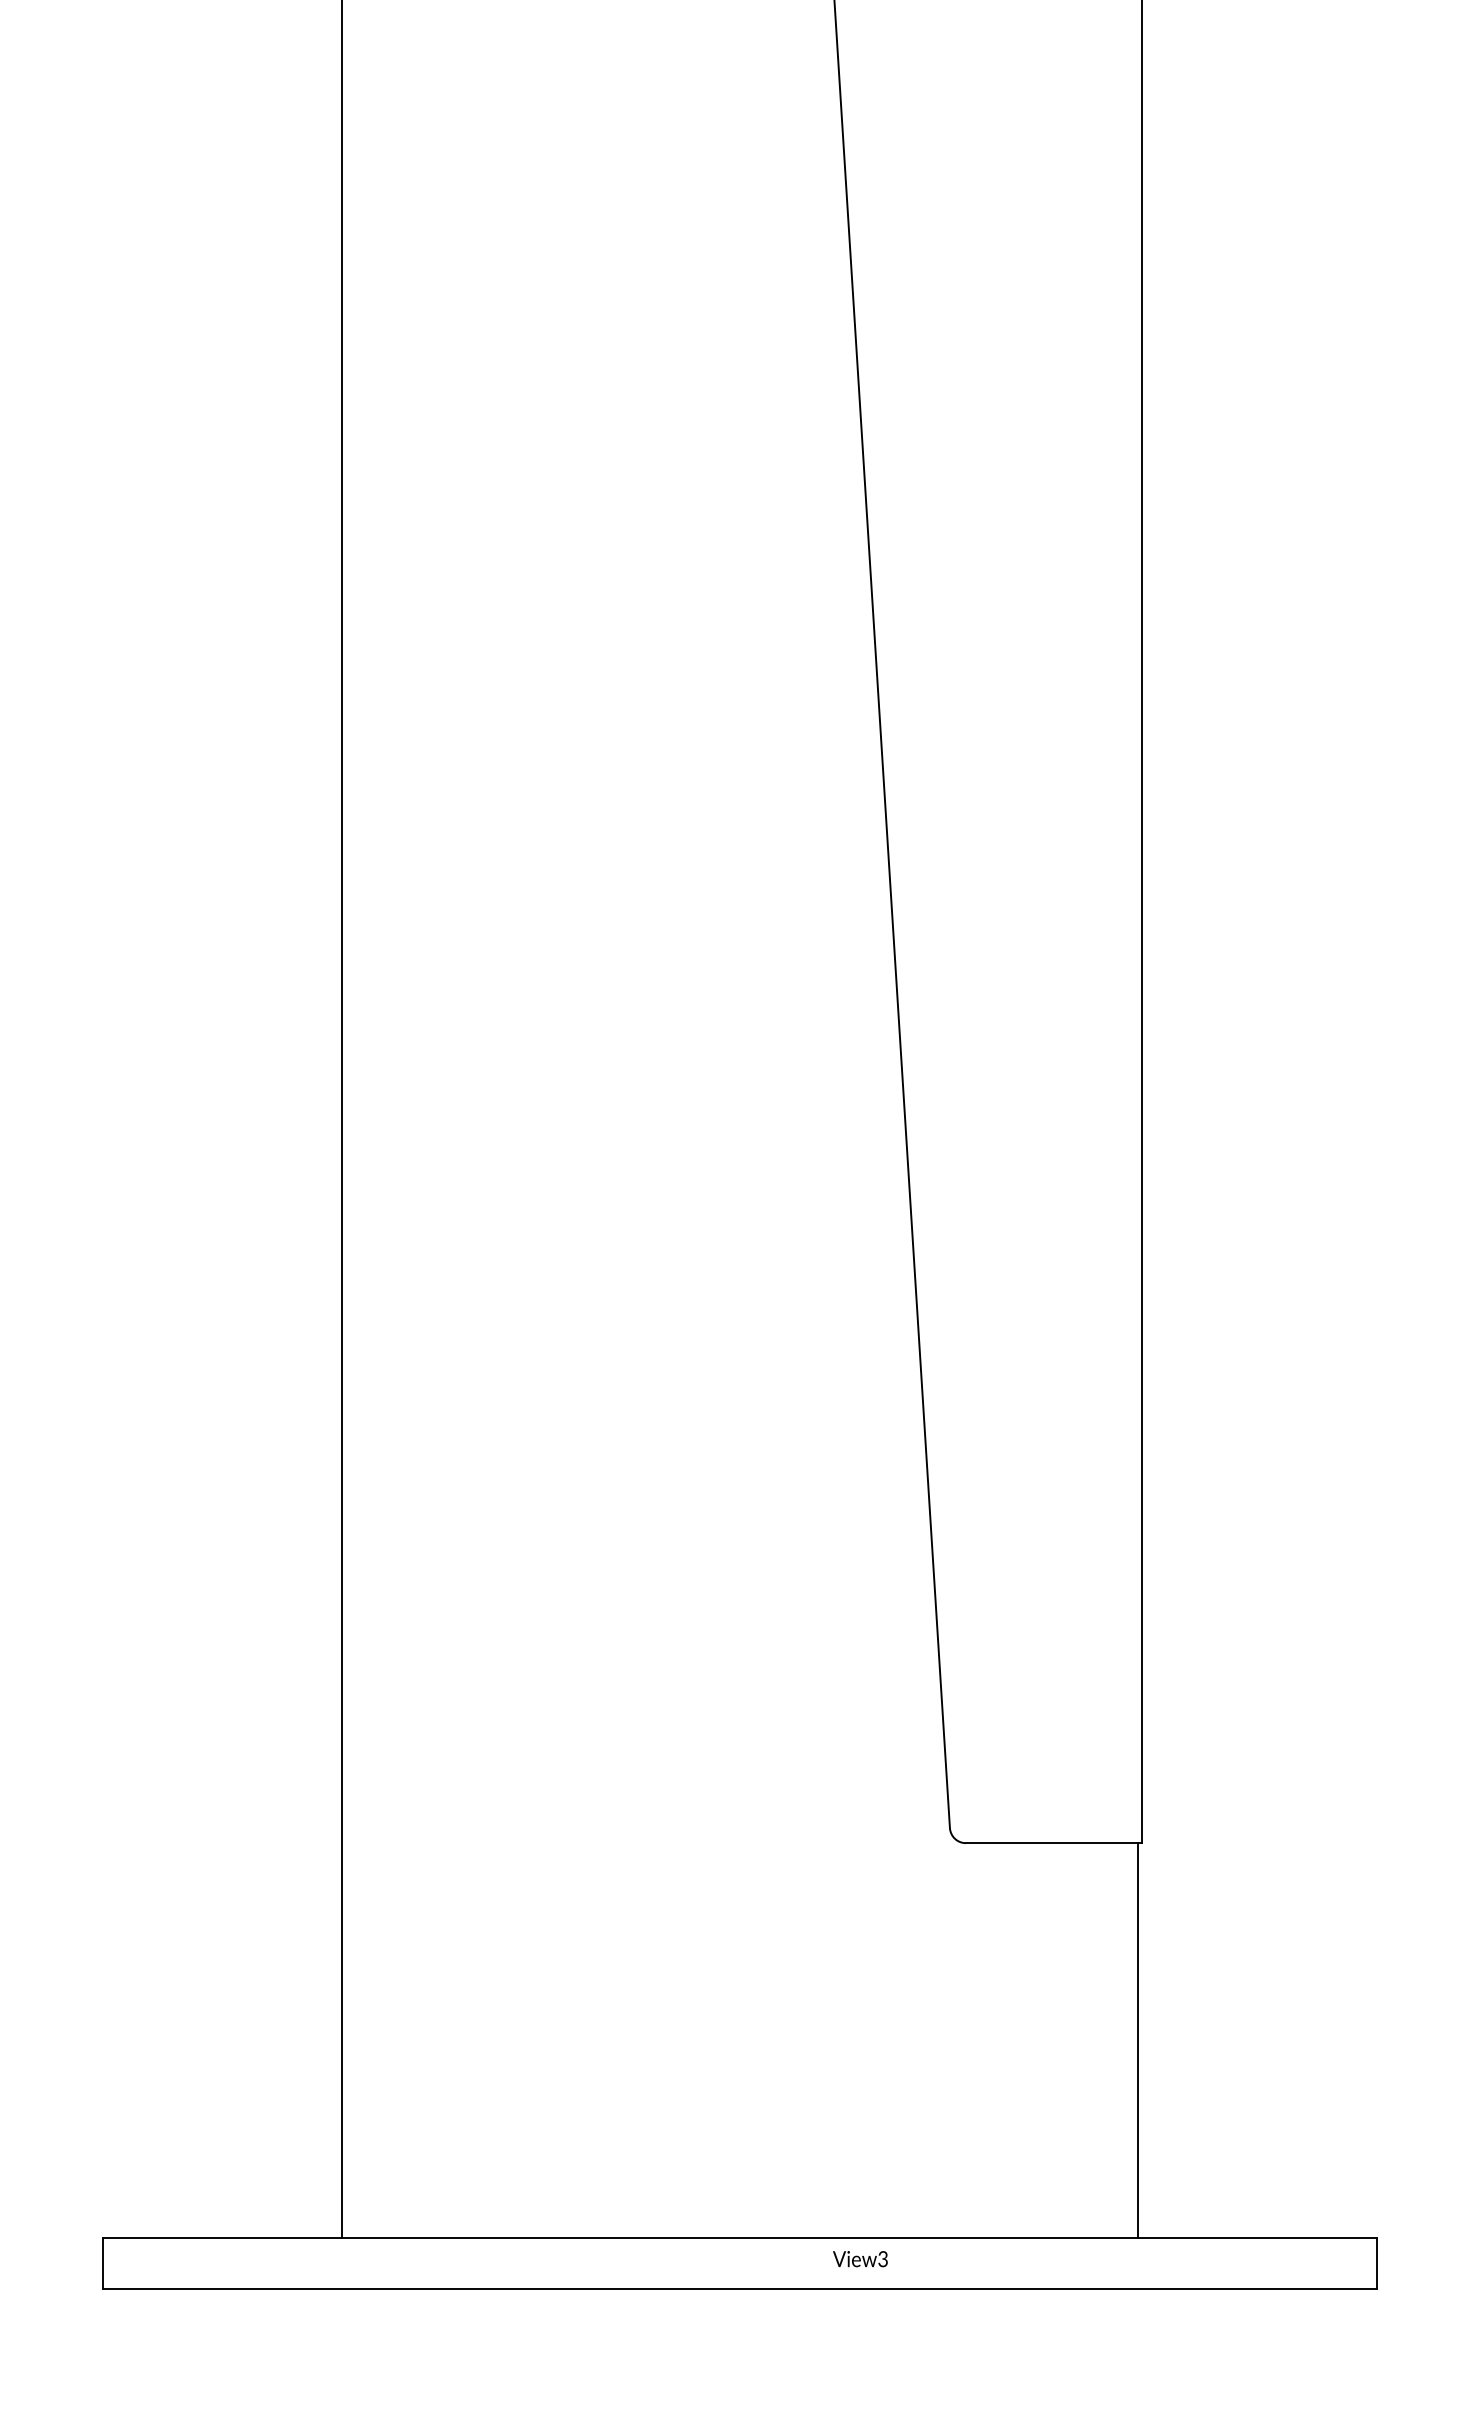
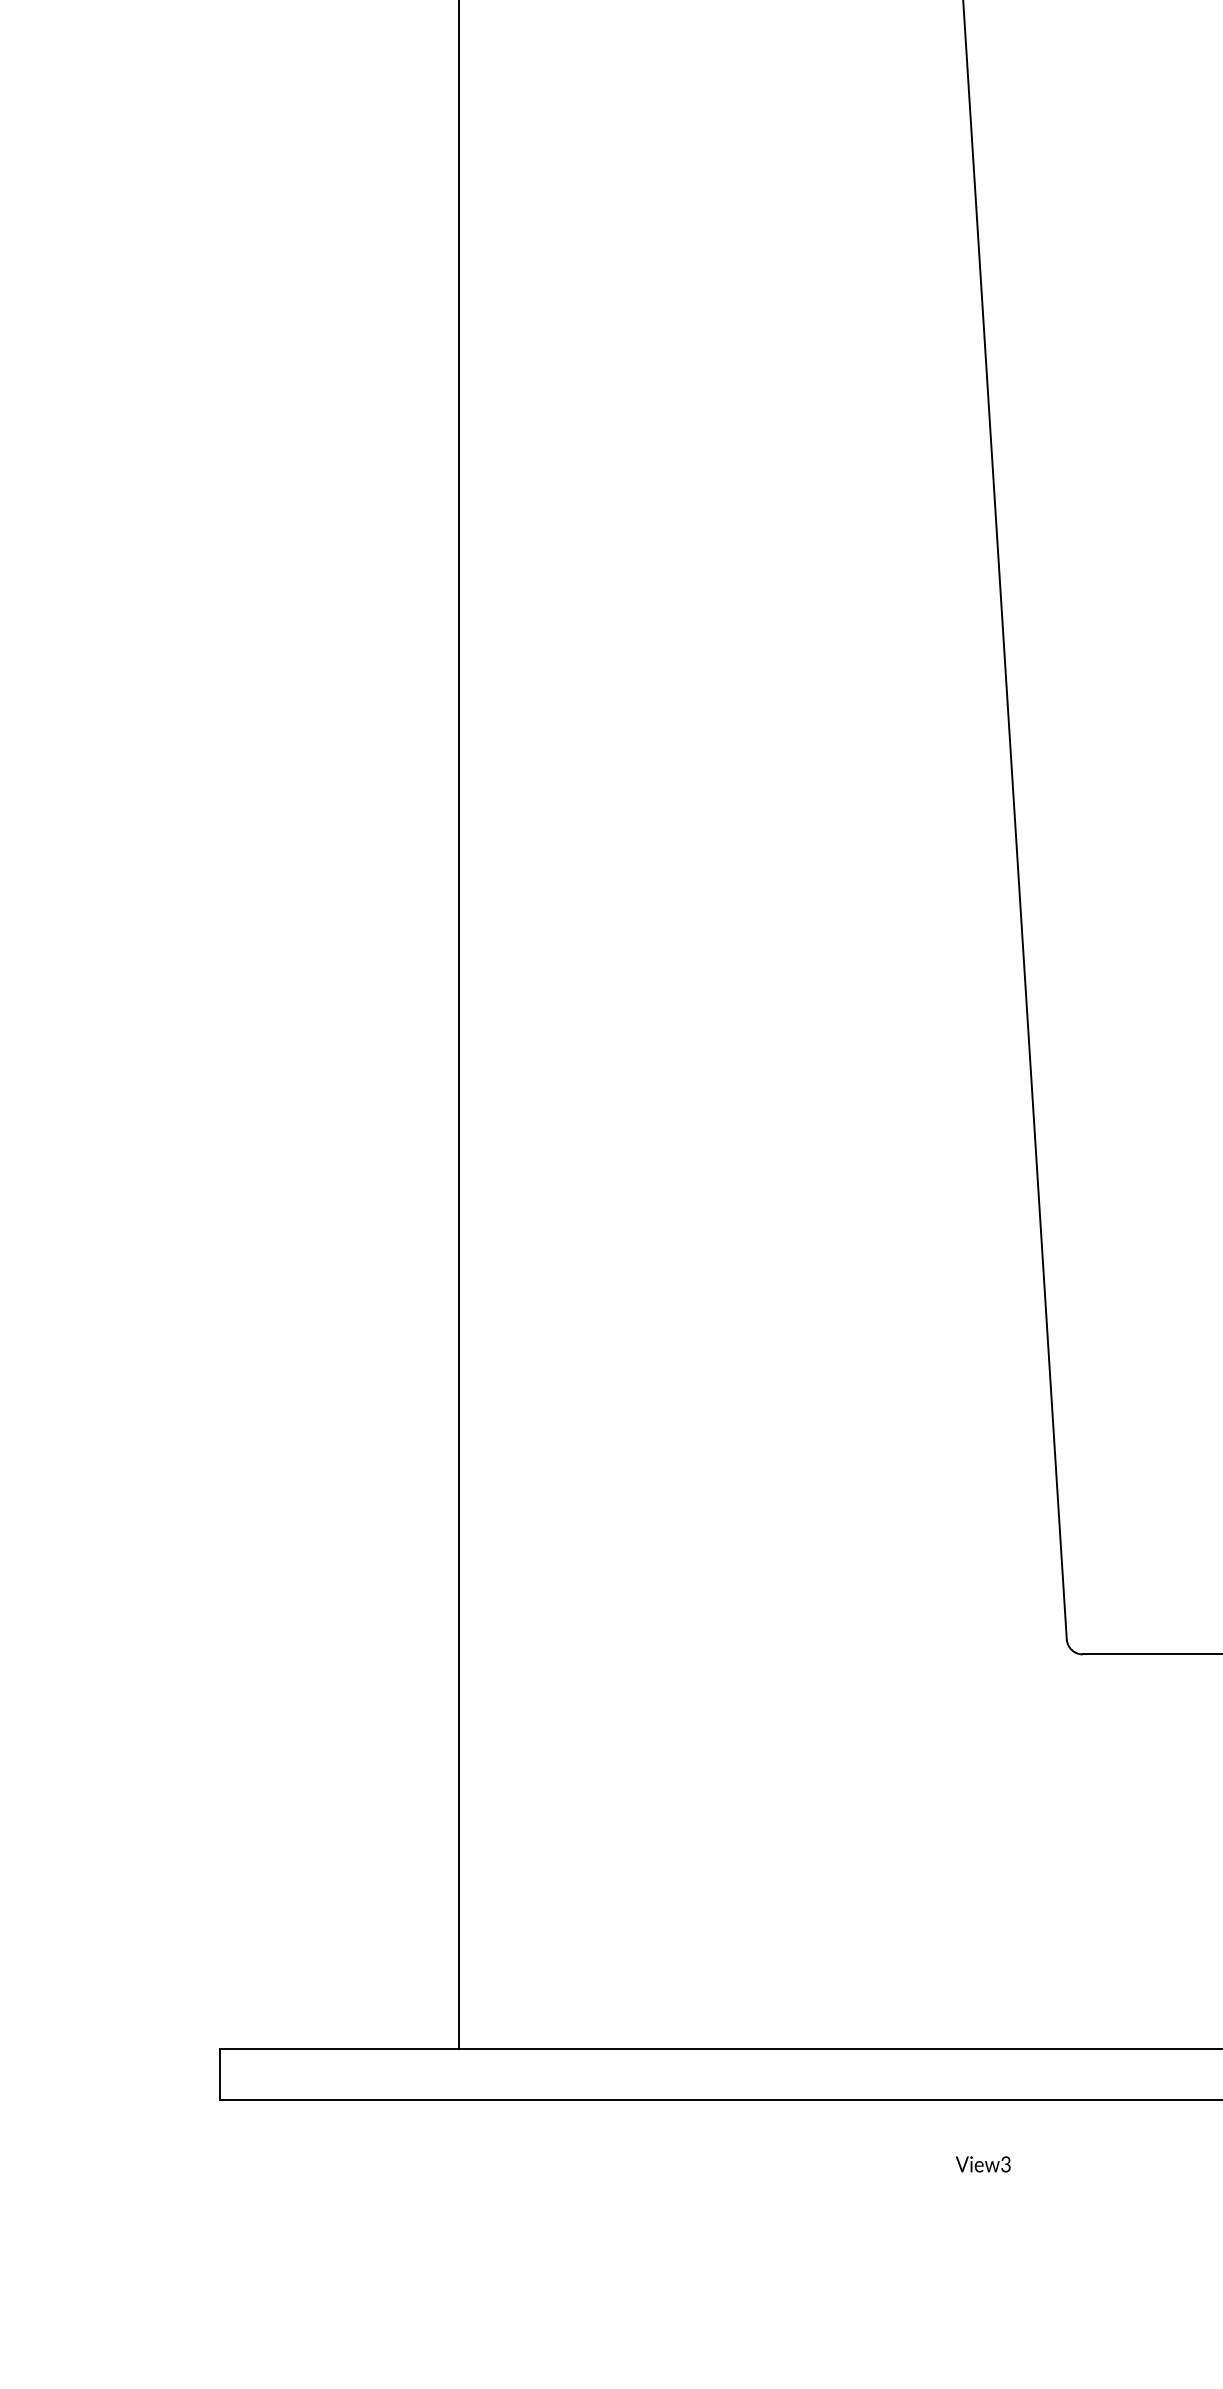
text: (860, 2259) -> (983, 2164), moved

